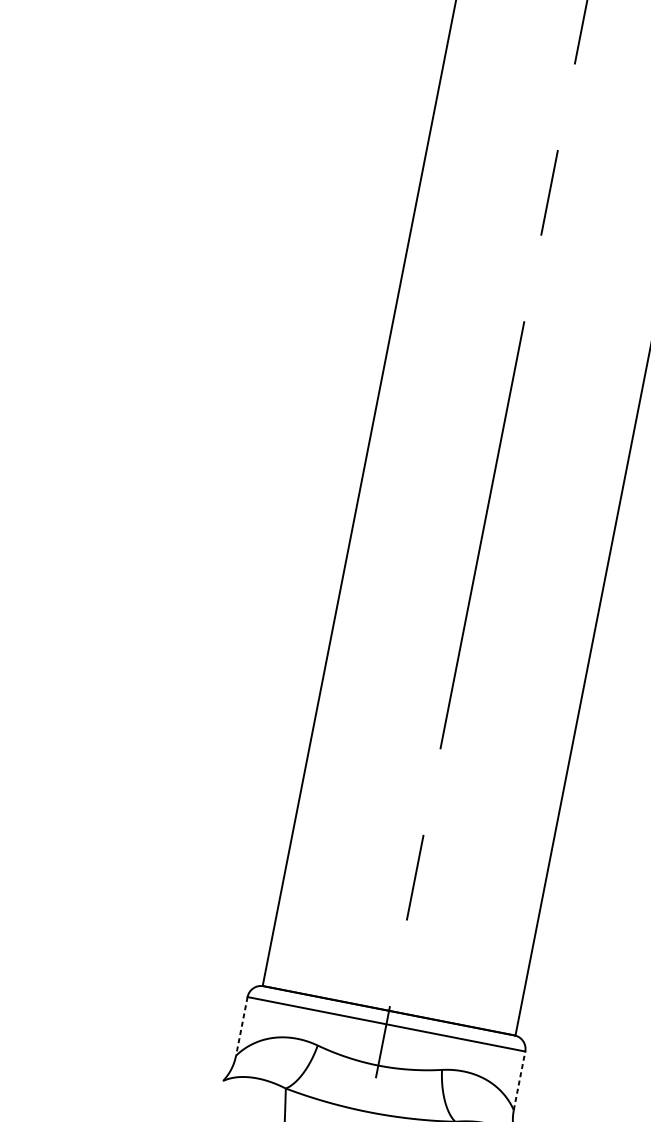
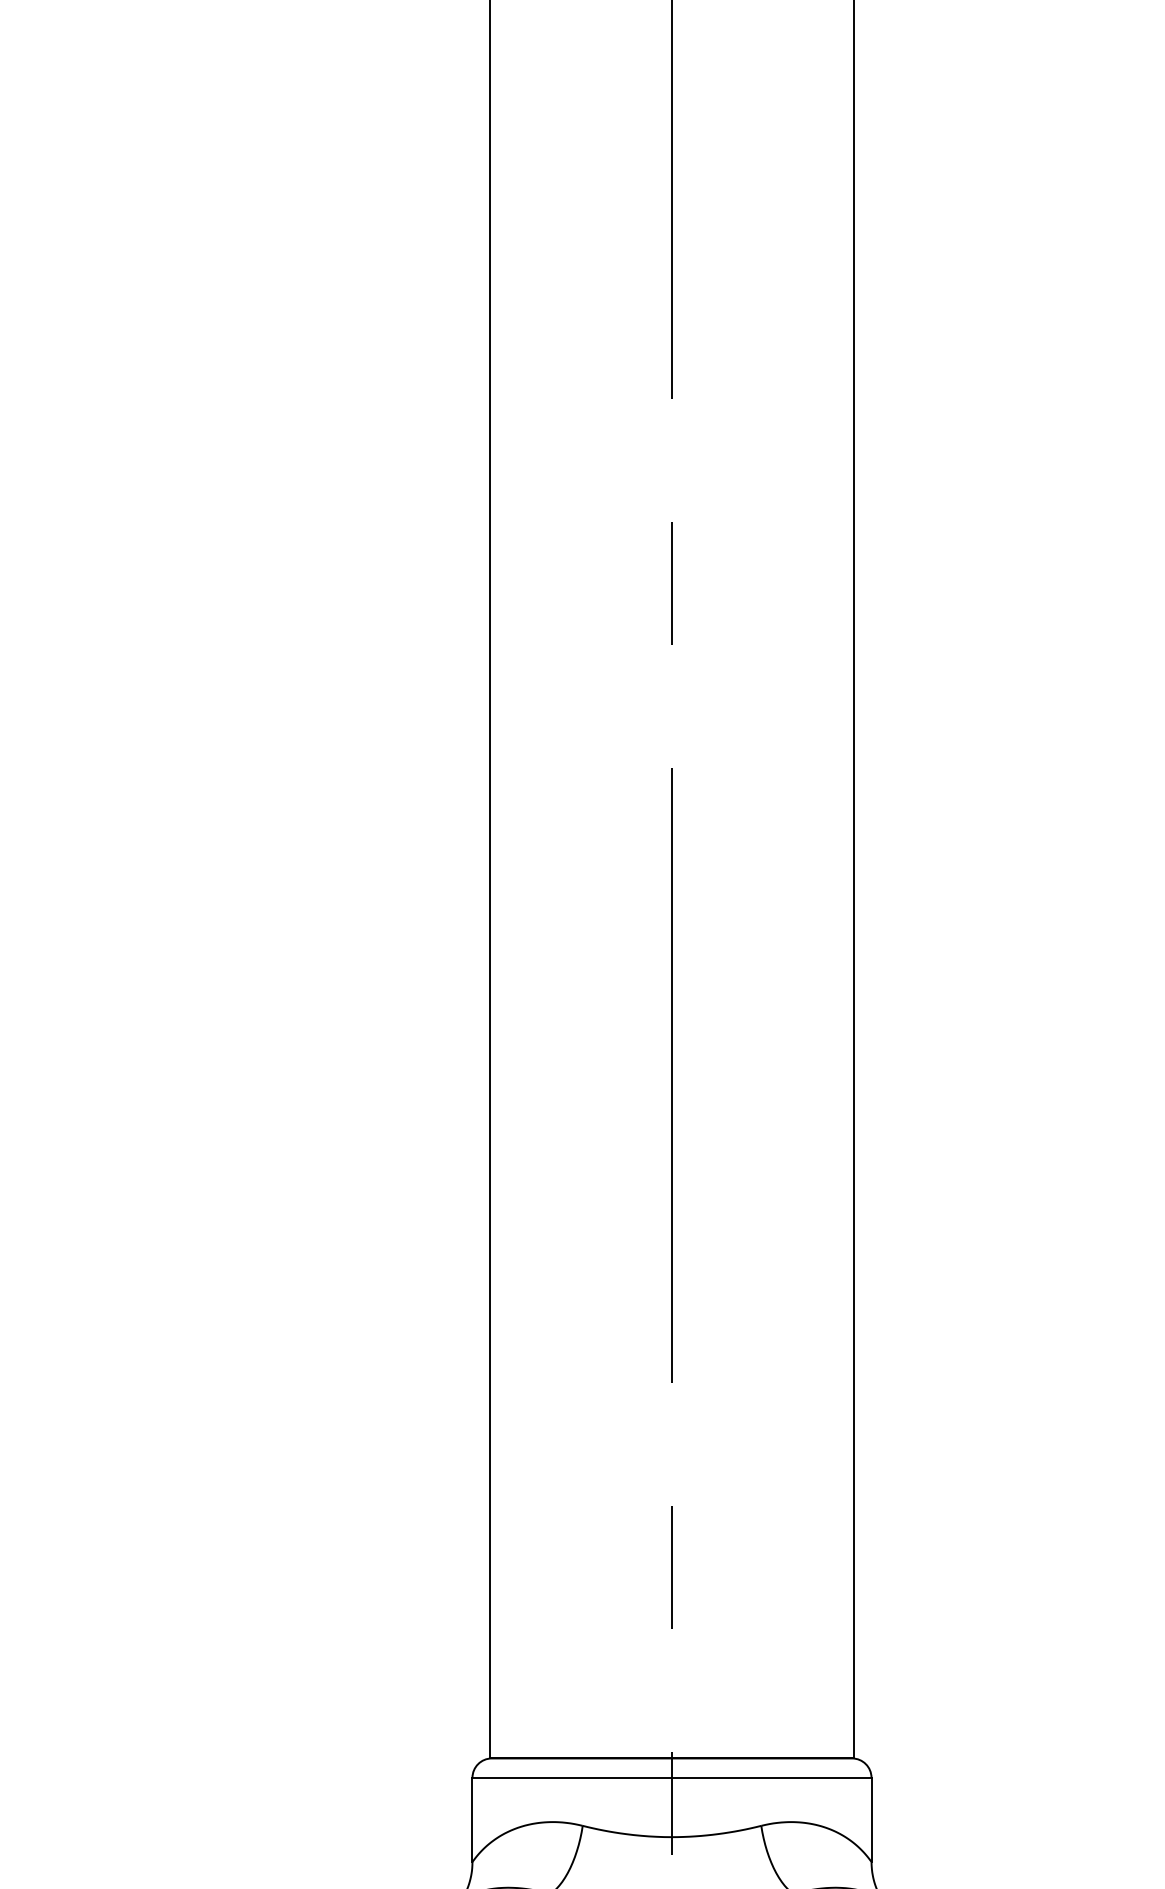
line: (241, 1026) -> (472, 1820), dashed -> solid
line: (519, 1080) -> (871, 1819), dashed -> solid

